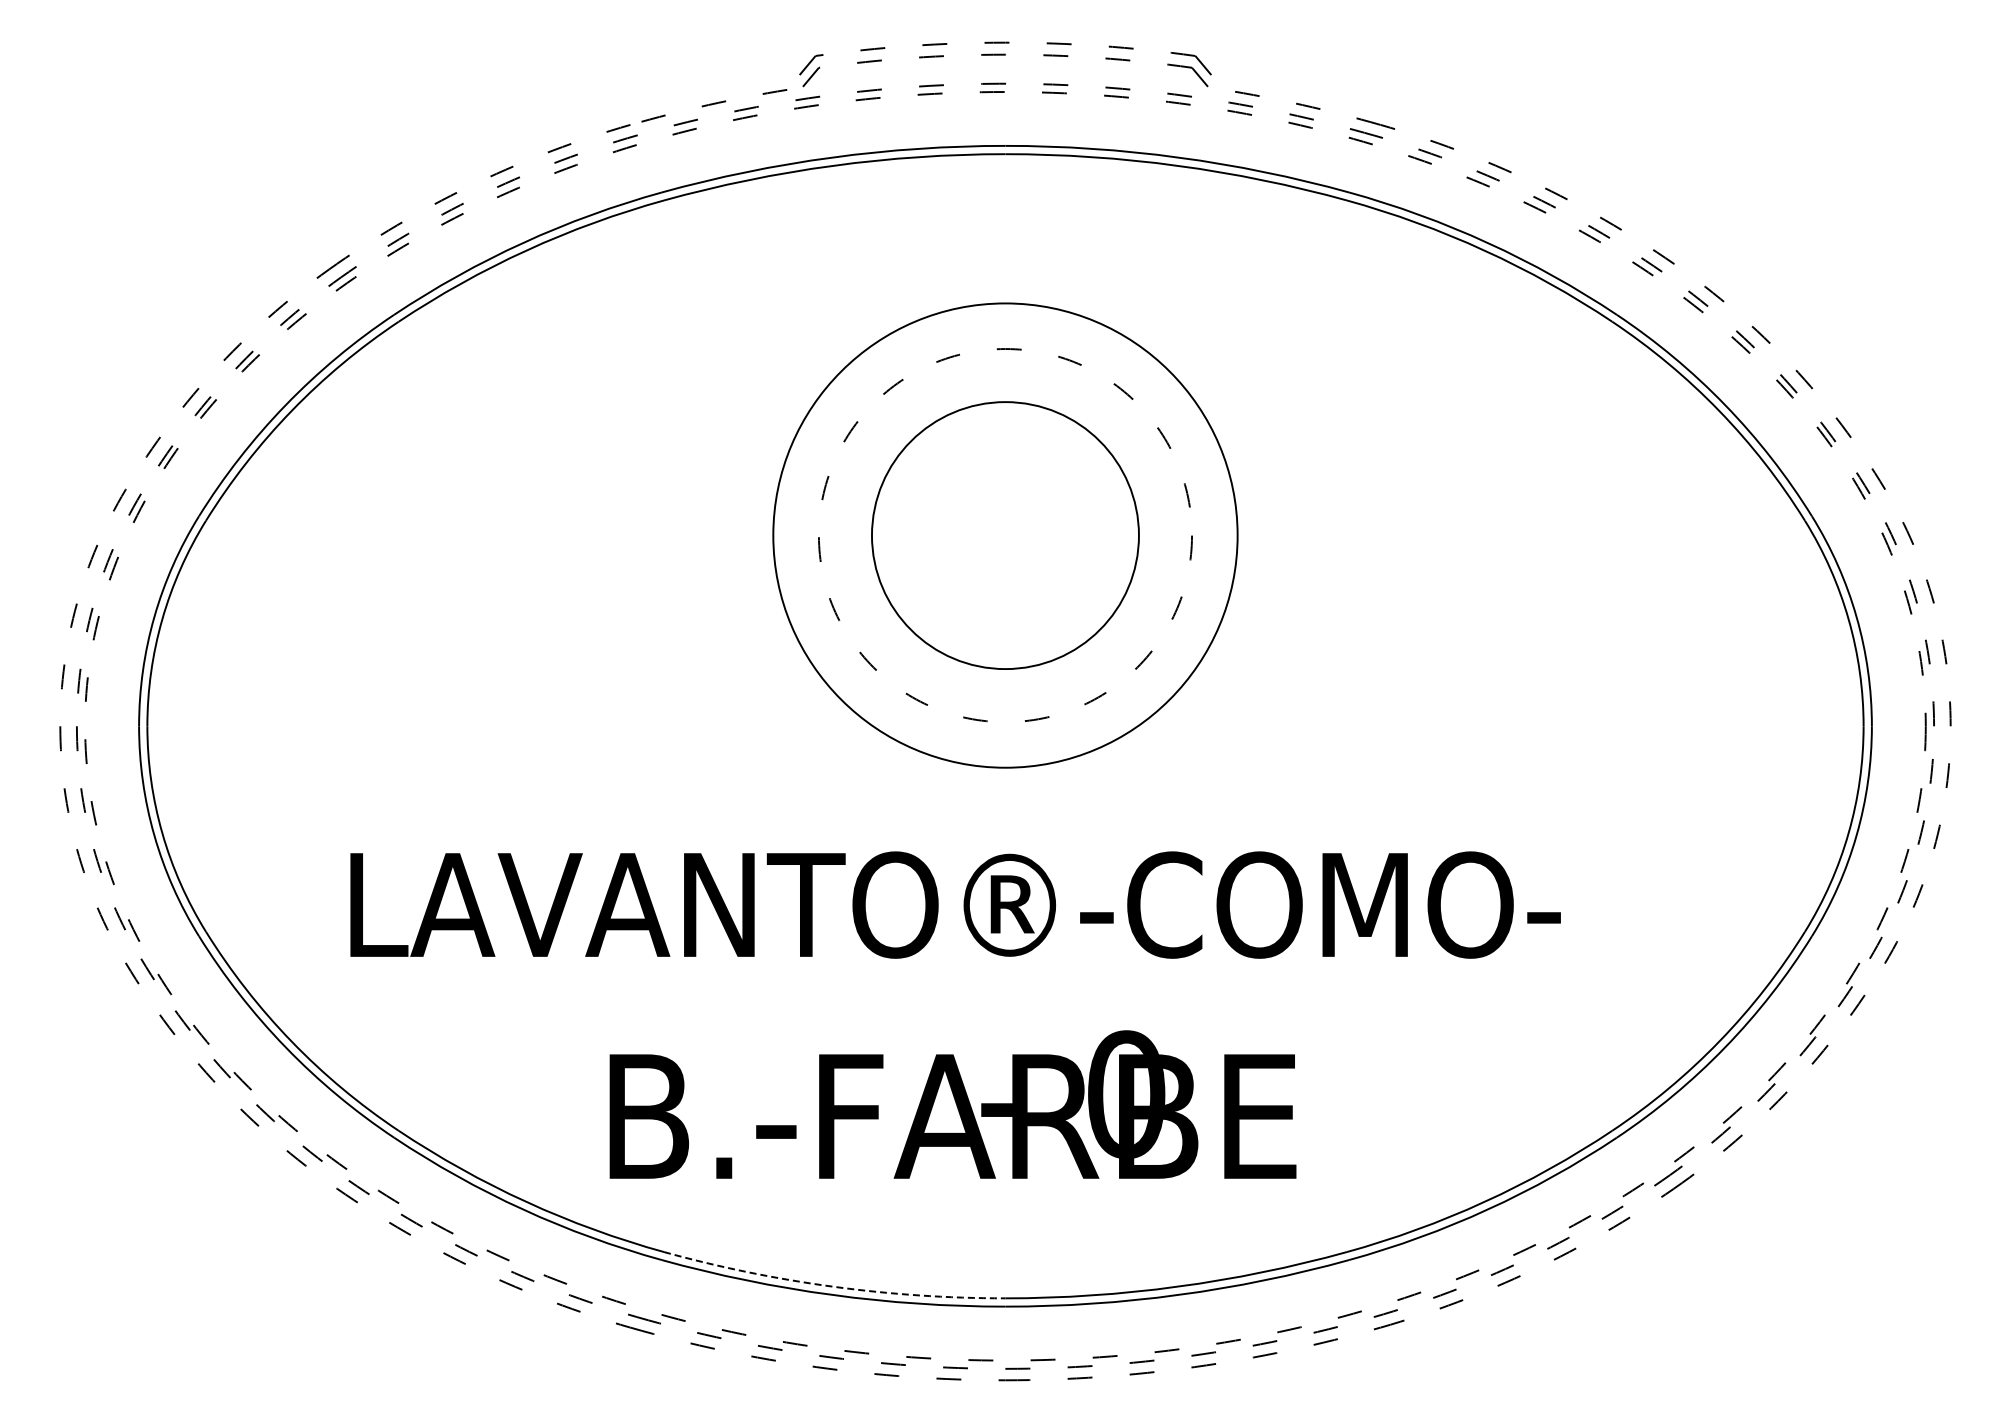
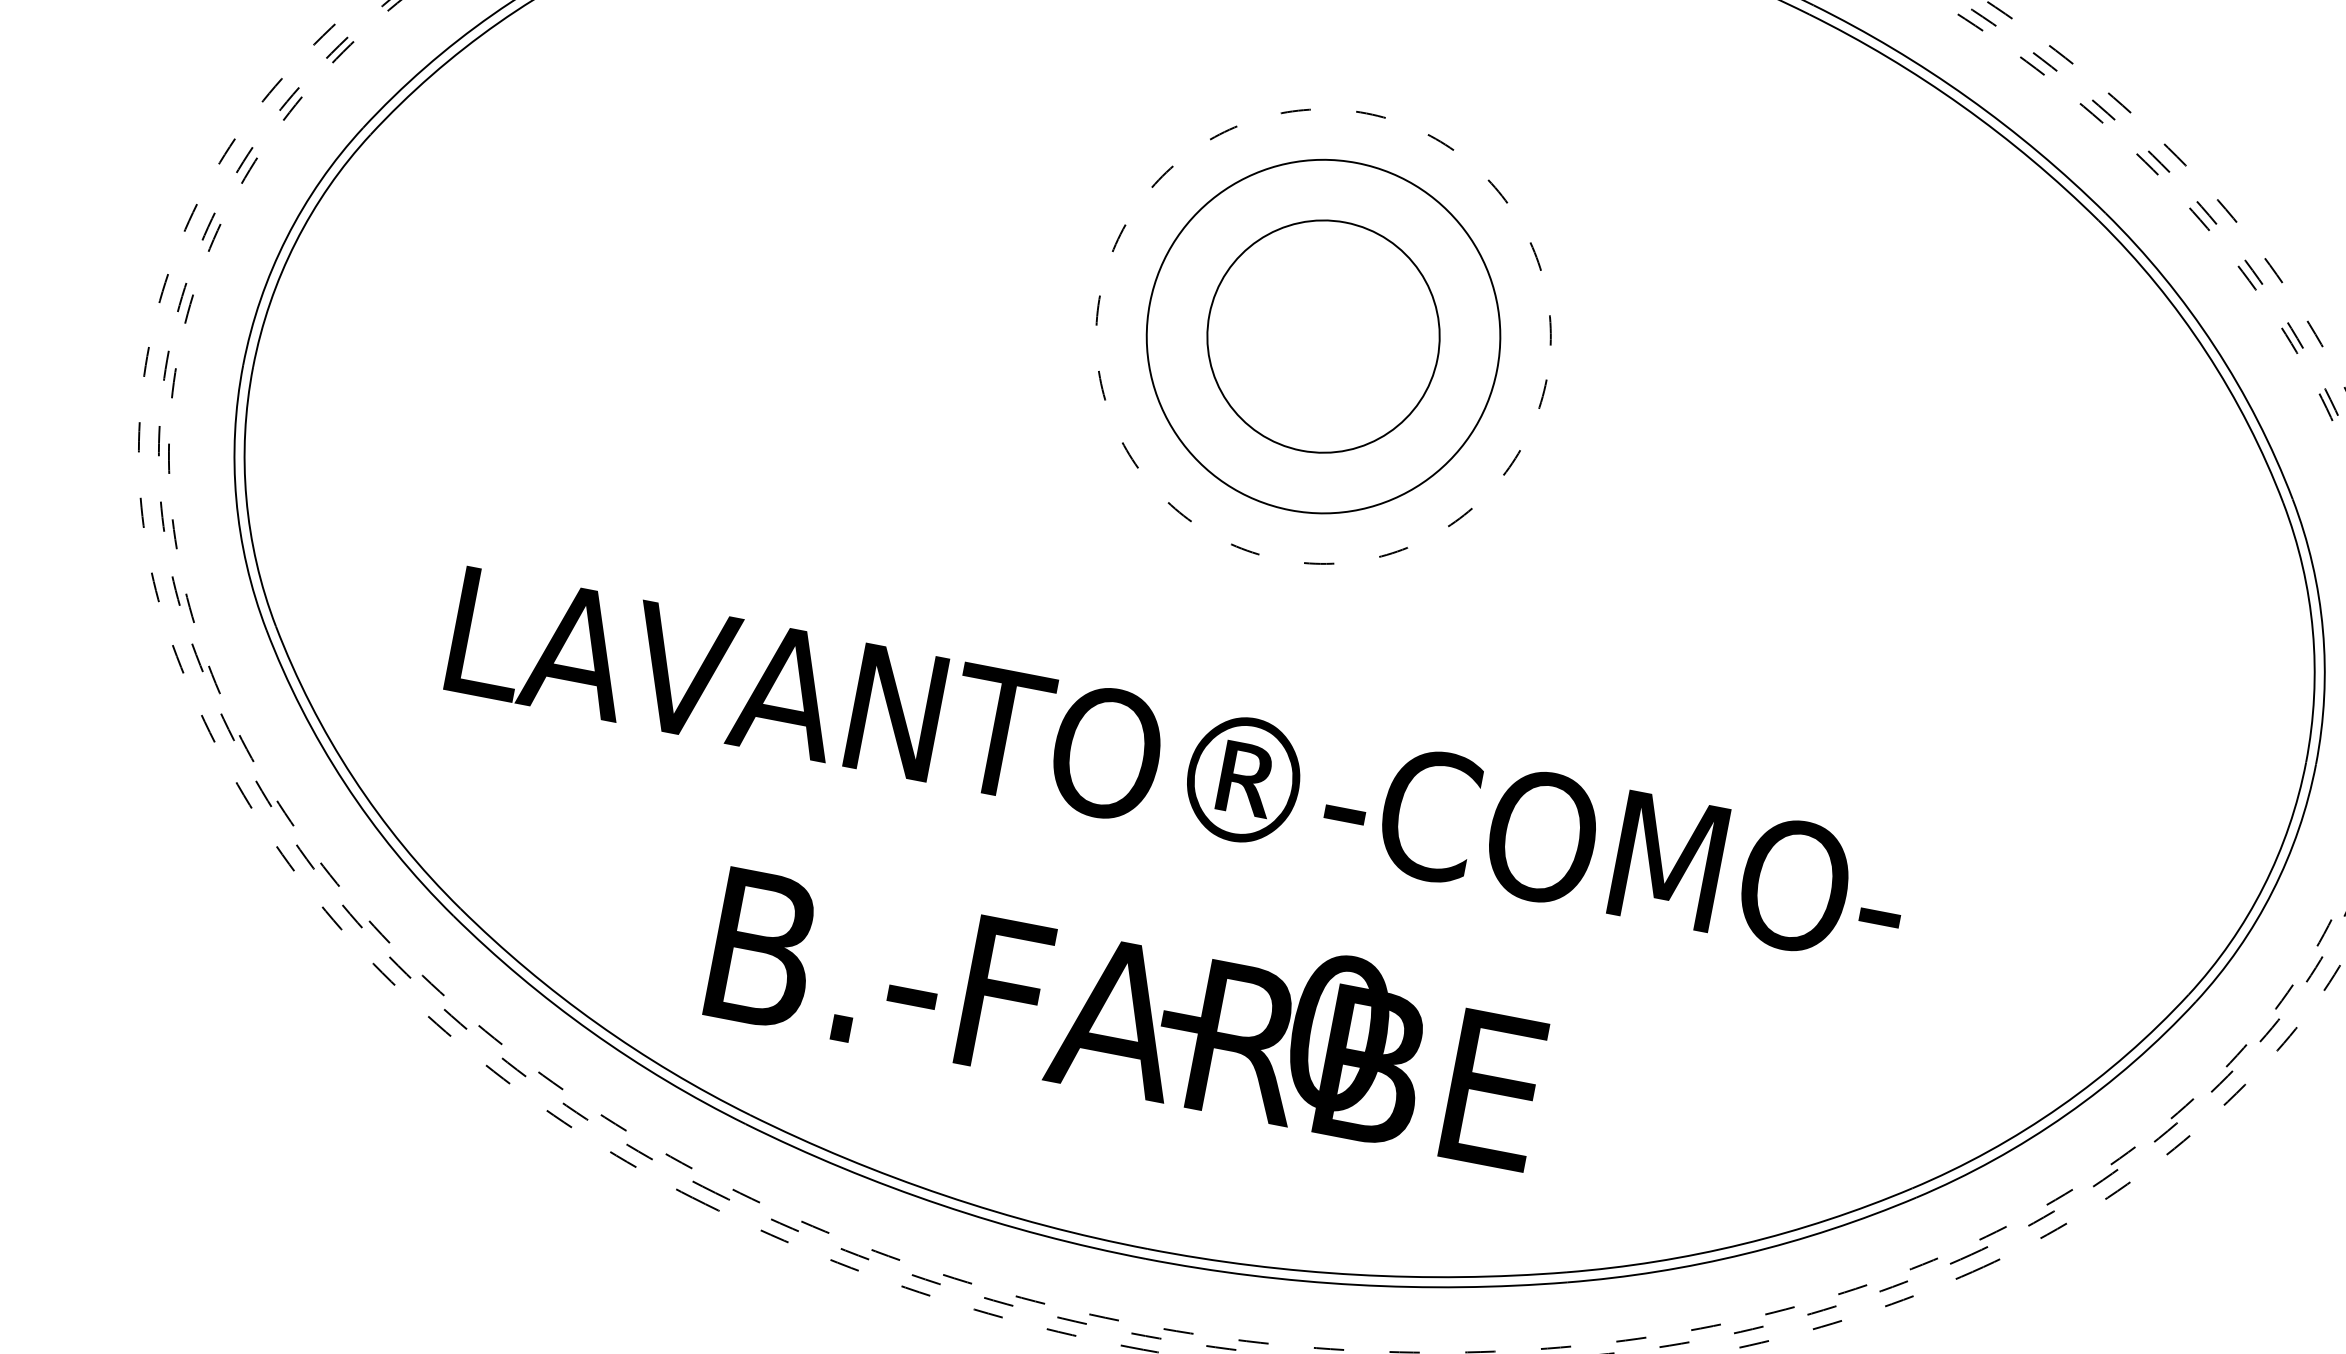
circle: (1005, 535) -> (1323, 336), size x0.62
circle: (1005, 535) -> (1323, 336), size x0.71
arc: (833, 1286) -> (944, 1195), dashed -> solid

